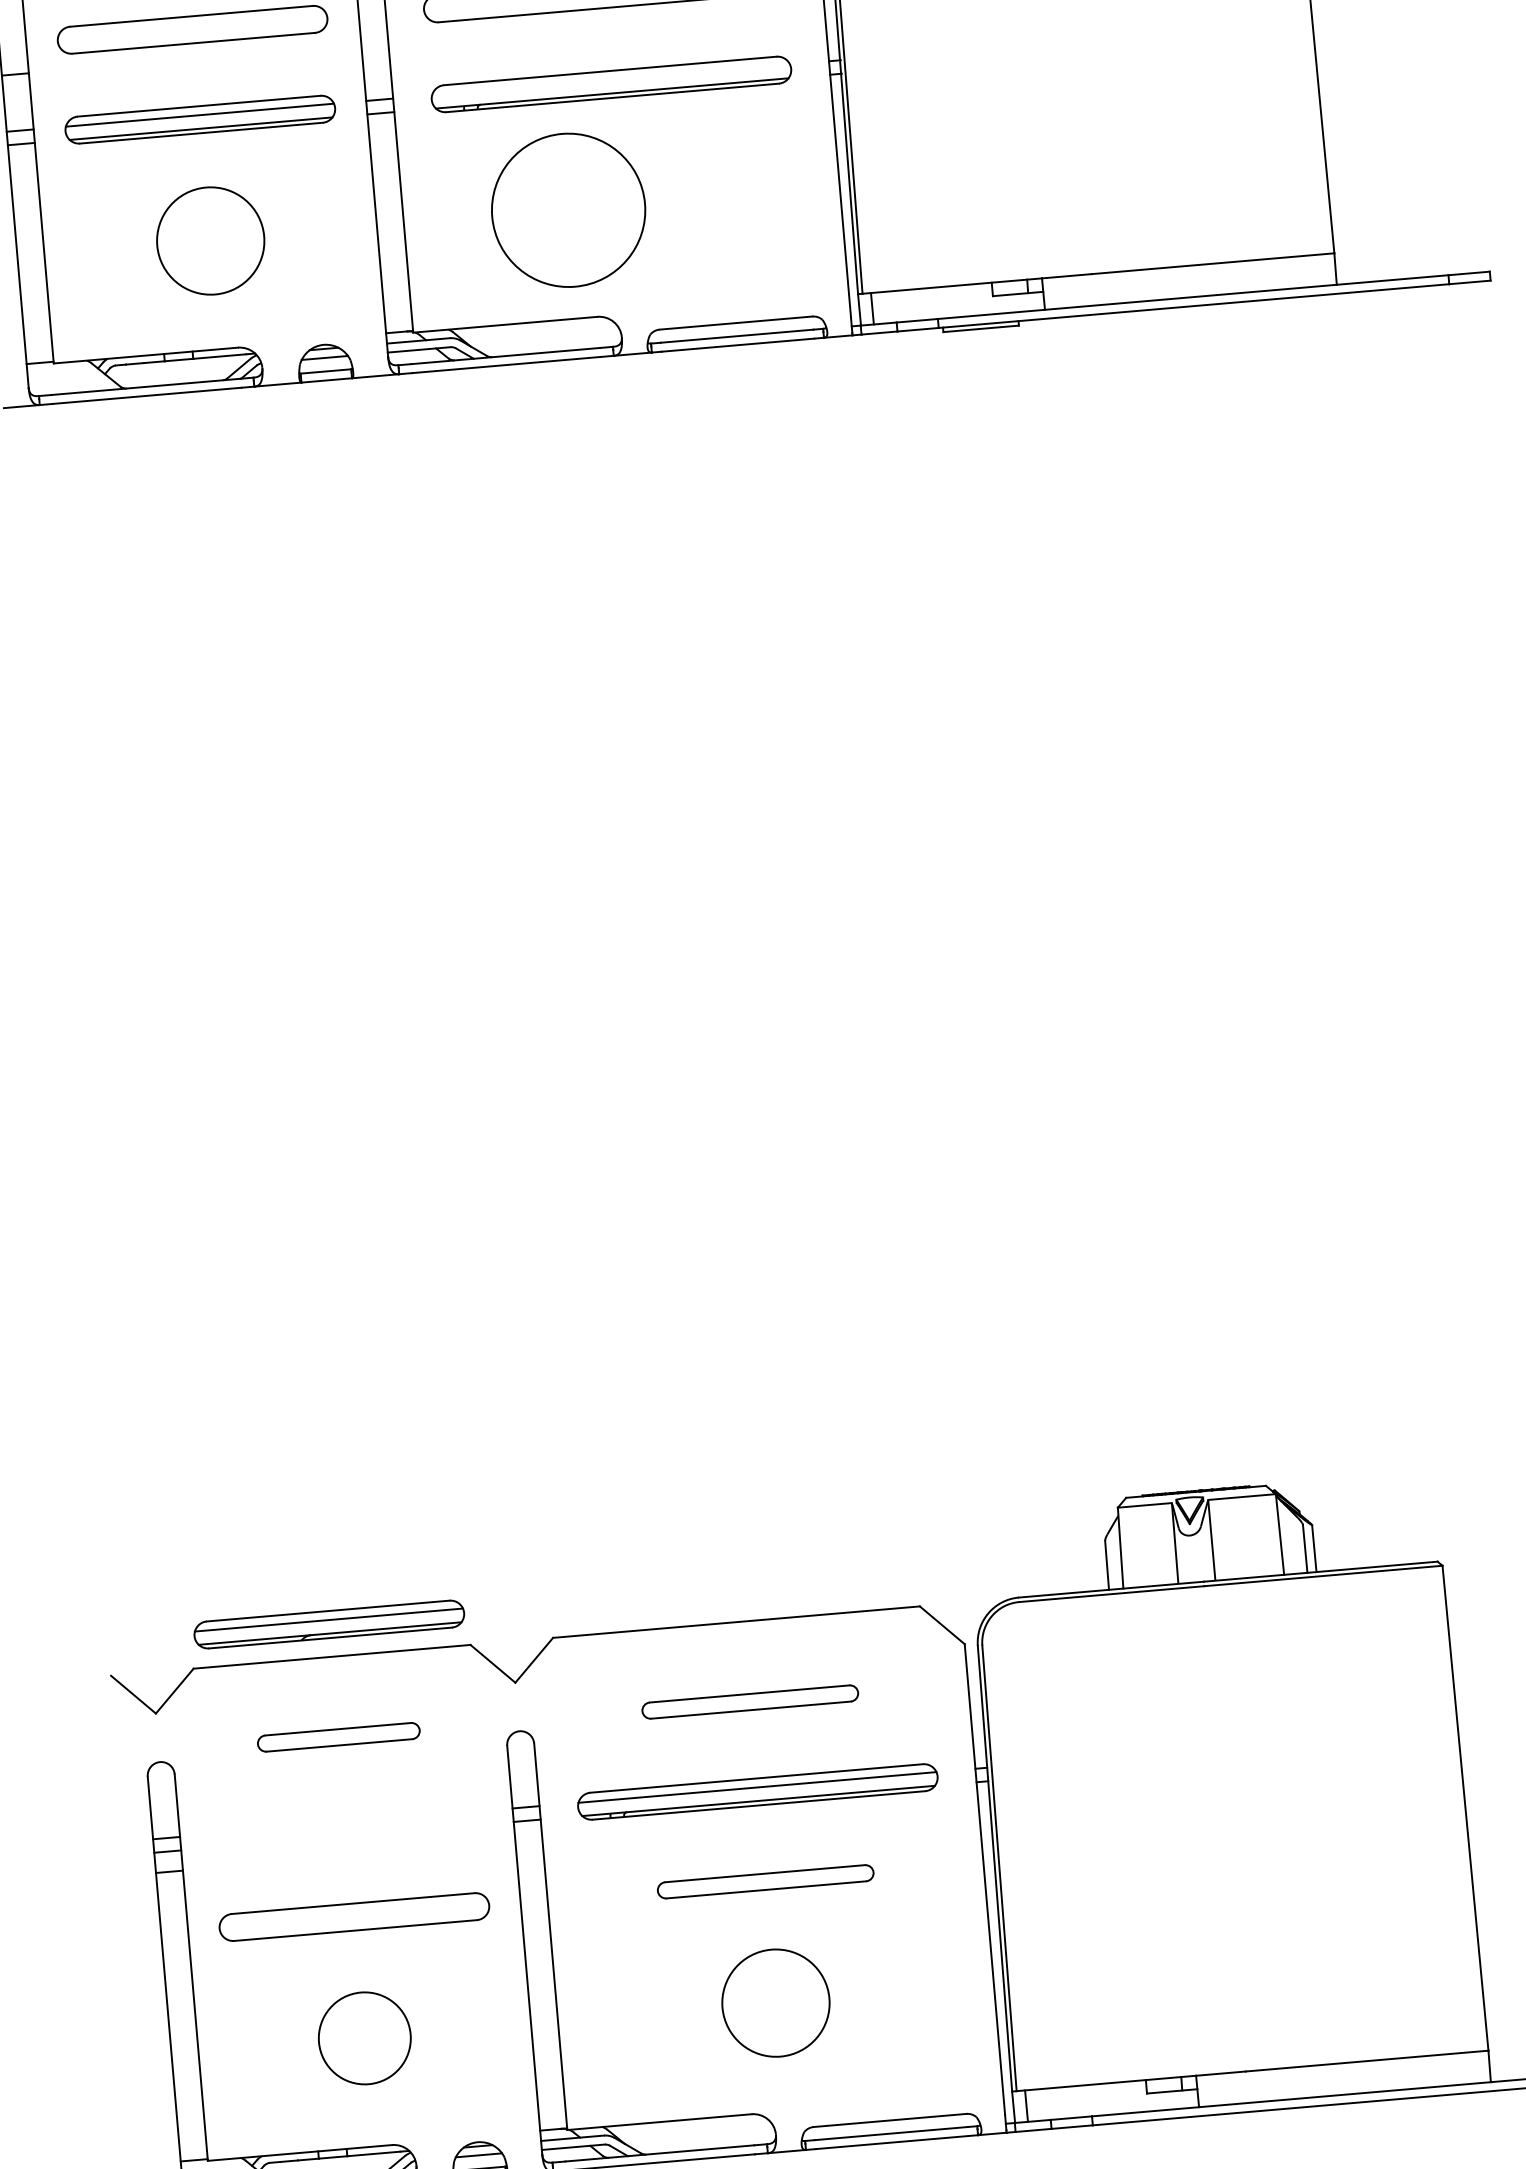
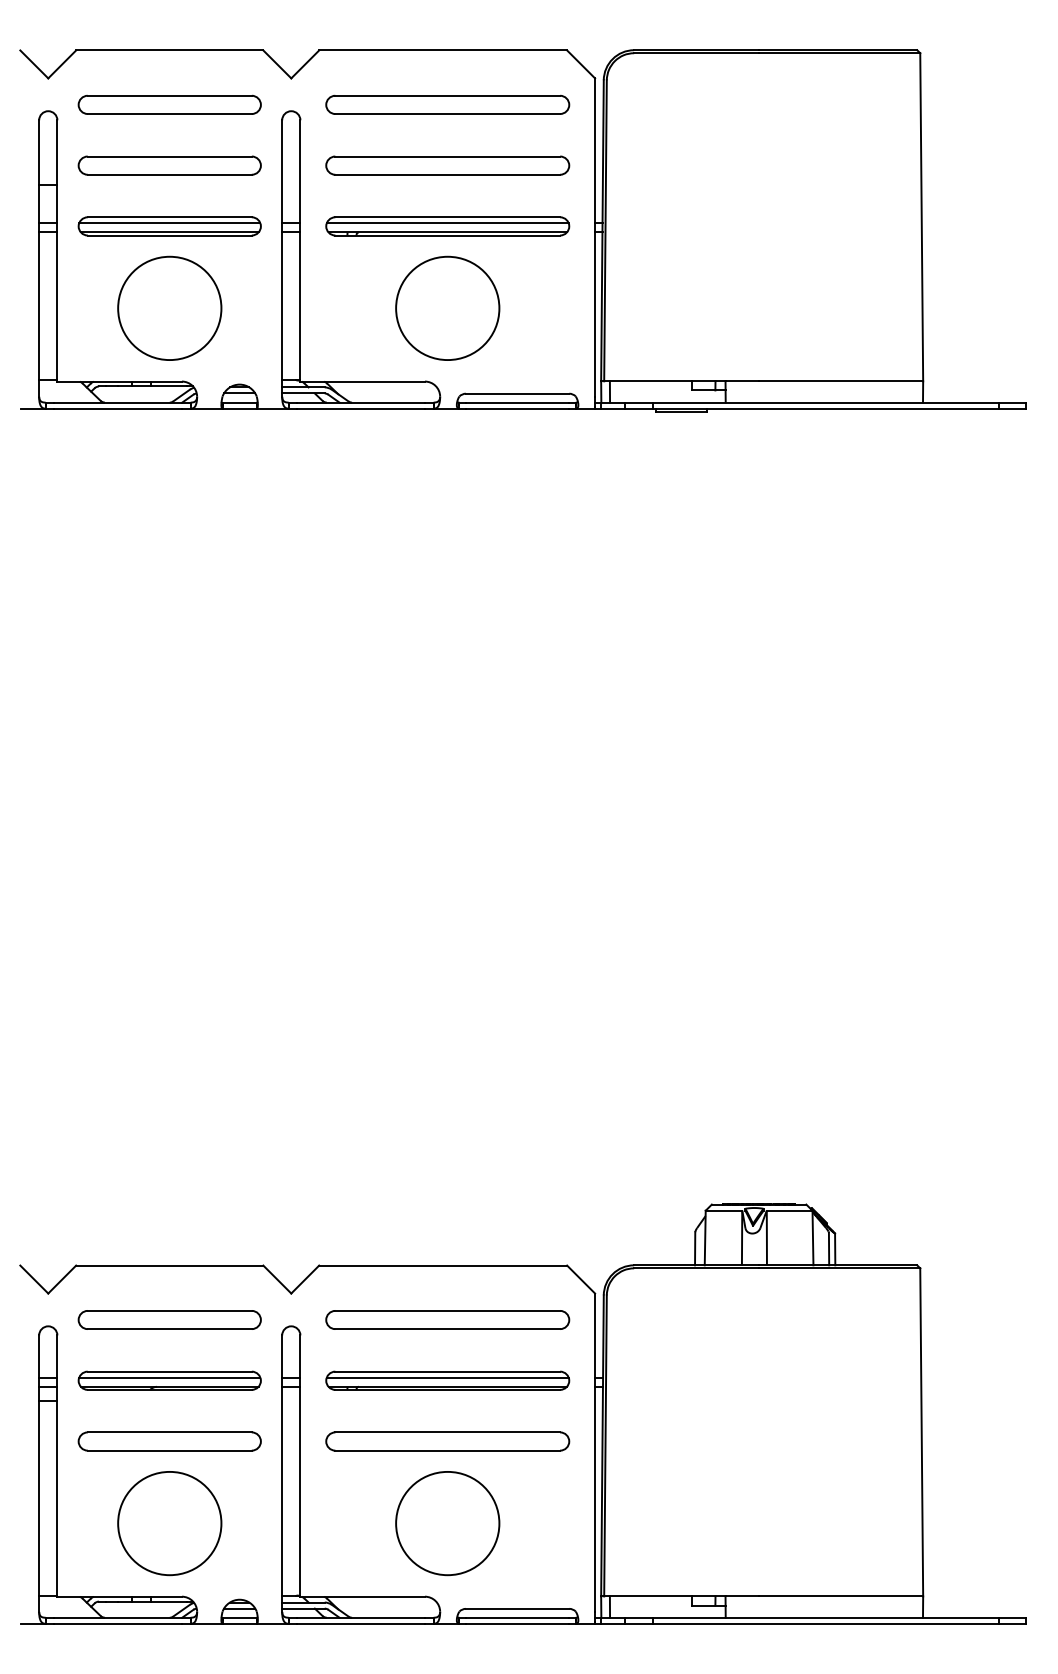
line: (610, 80) -> (447, 223), added
circle: (568, 208) -> (447, 307), moved
circle: (210, 241) -> (169, 308), size x1.43
part: (328, 1624) -> (169, 1380), moved
part: (749, 1701) -> (447, 1319), size x1.67
part: (338, 1736) -> (169, 1319), size x1.67
part: (765, 1881) -> (447, 1441), size x1.67
circle: (775, 2003) -> (447, 1523), size x1.43
circle: (364, 2038) -> (169, 1523), size x1.67

